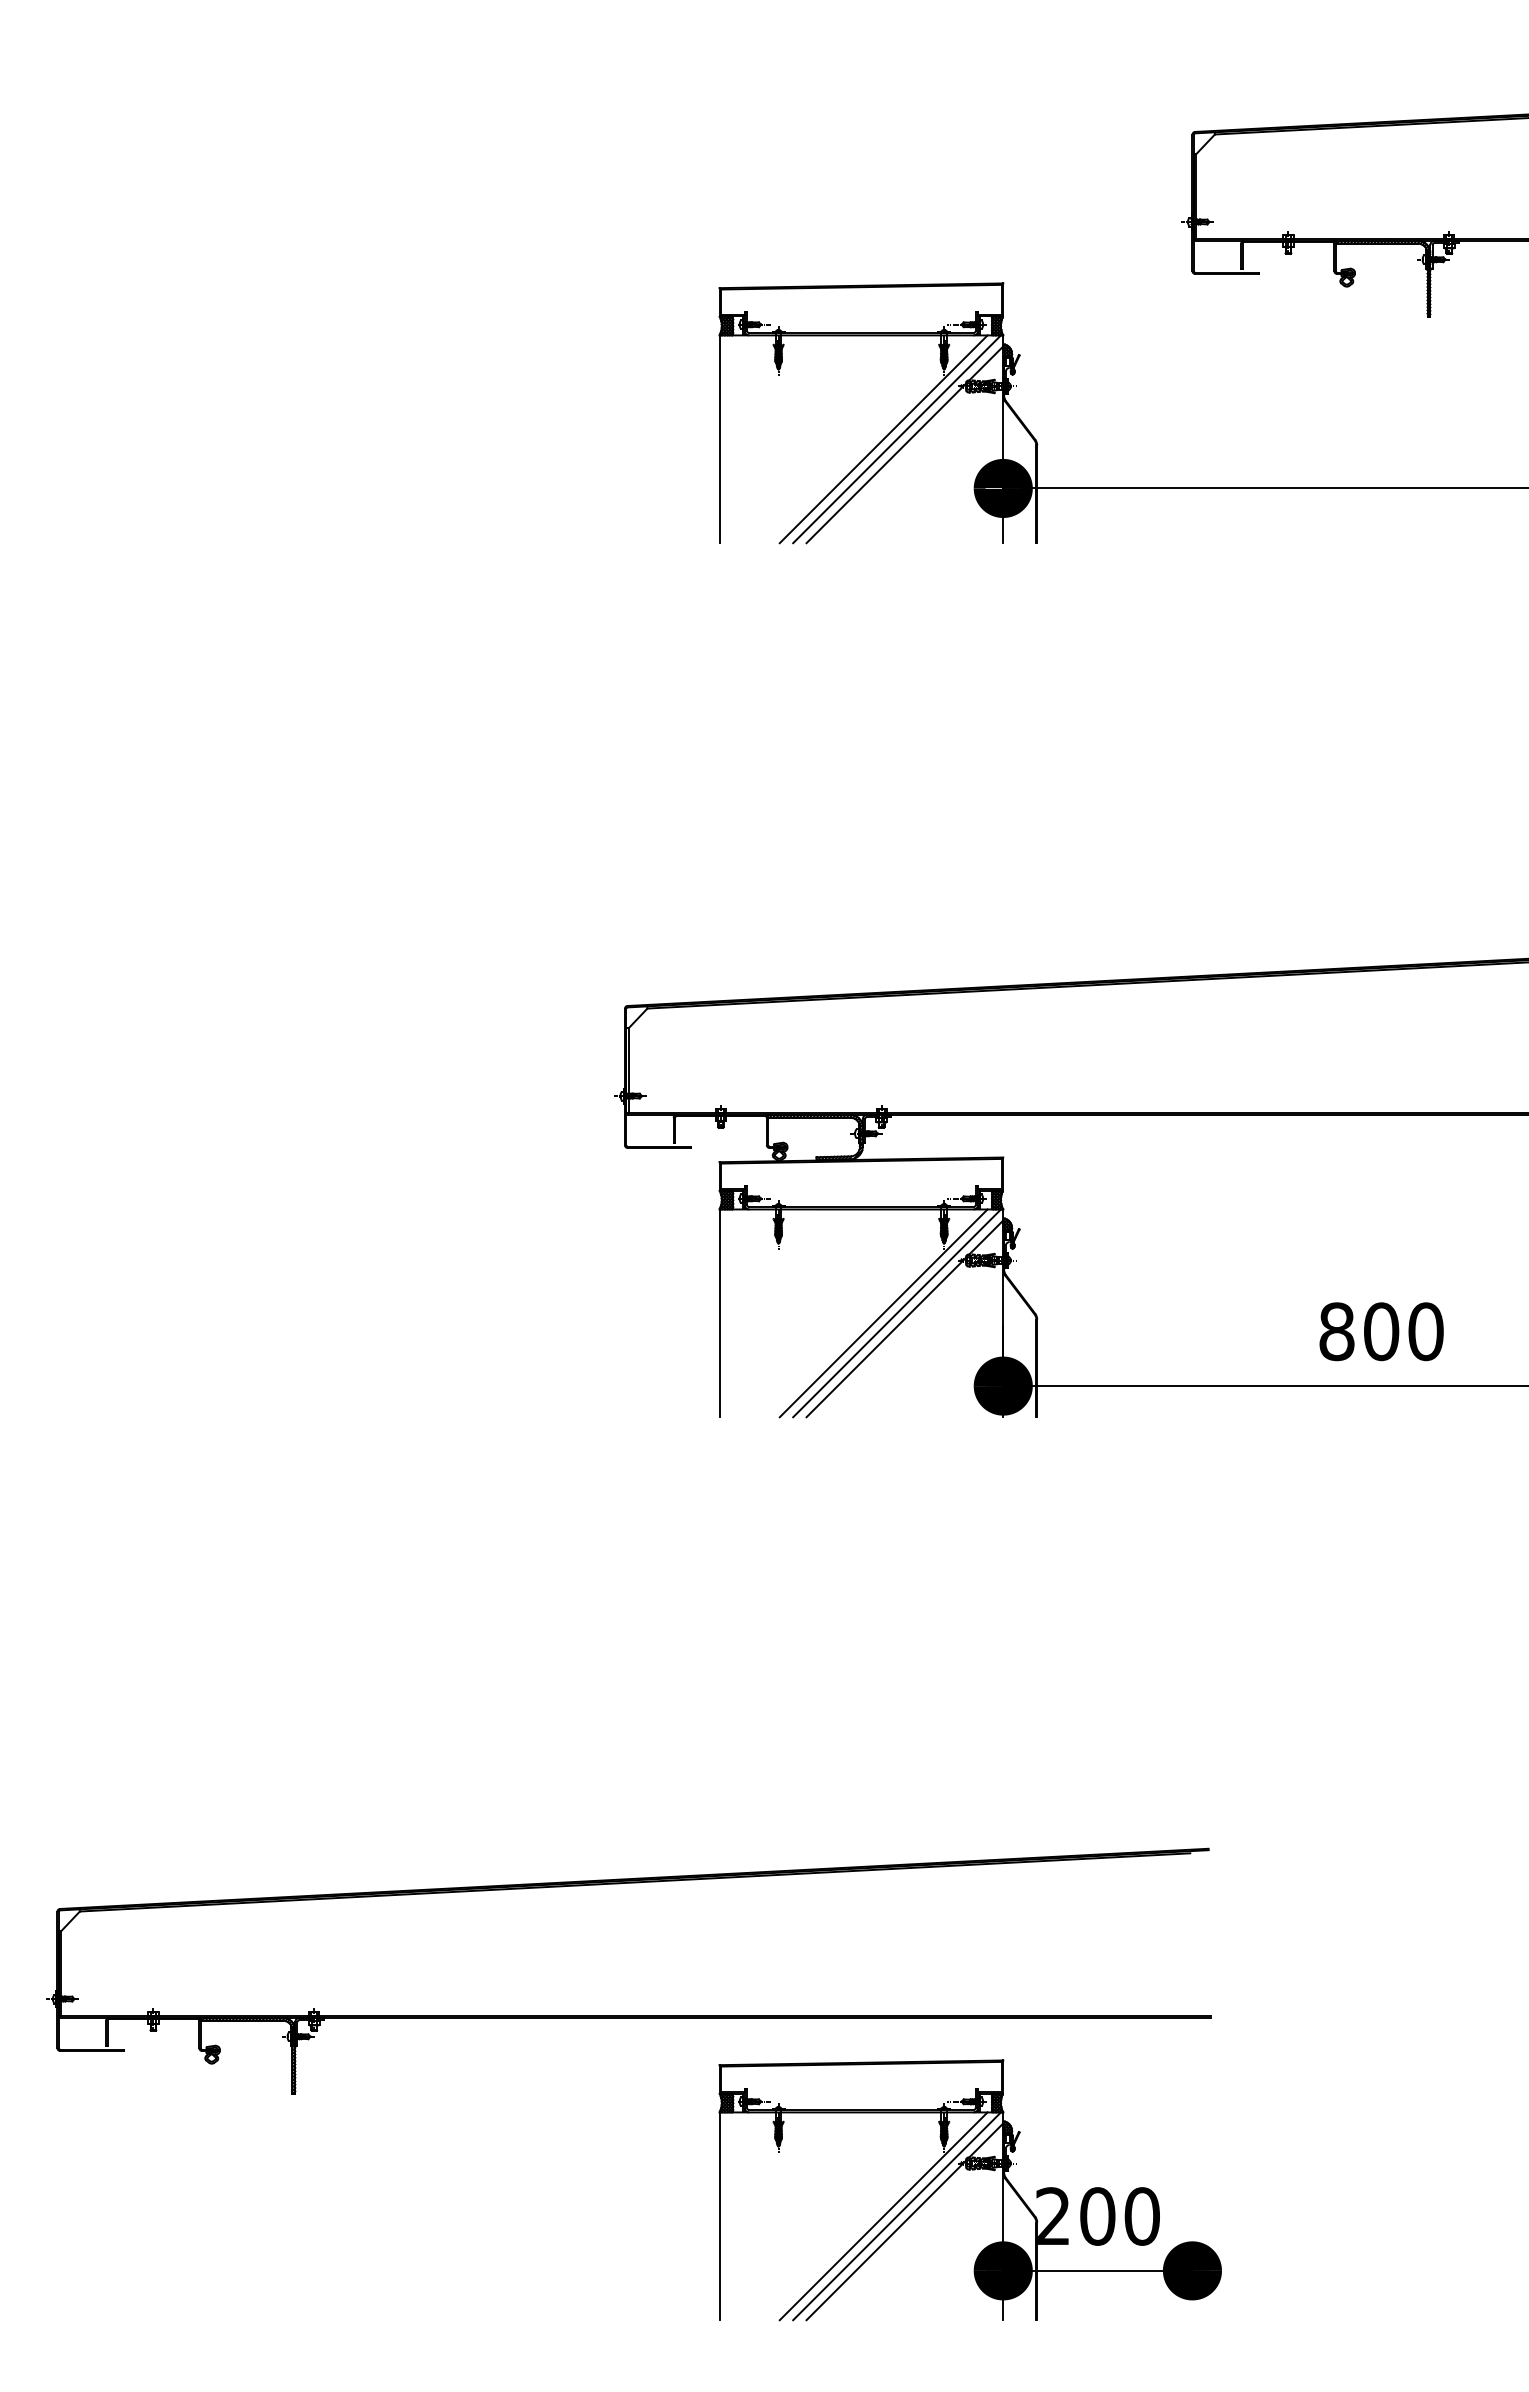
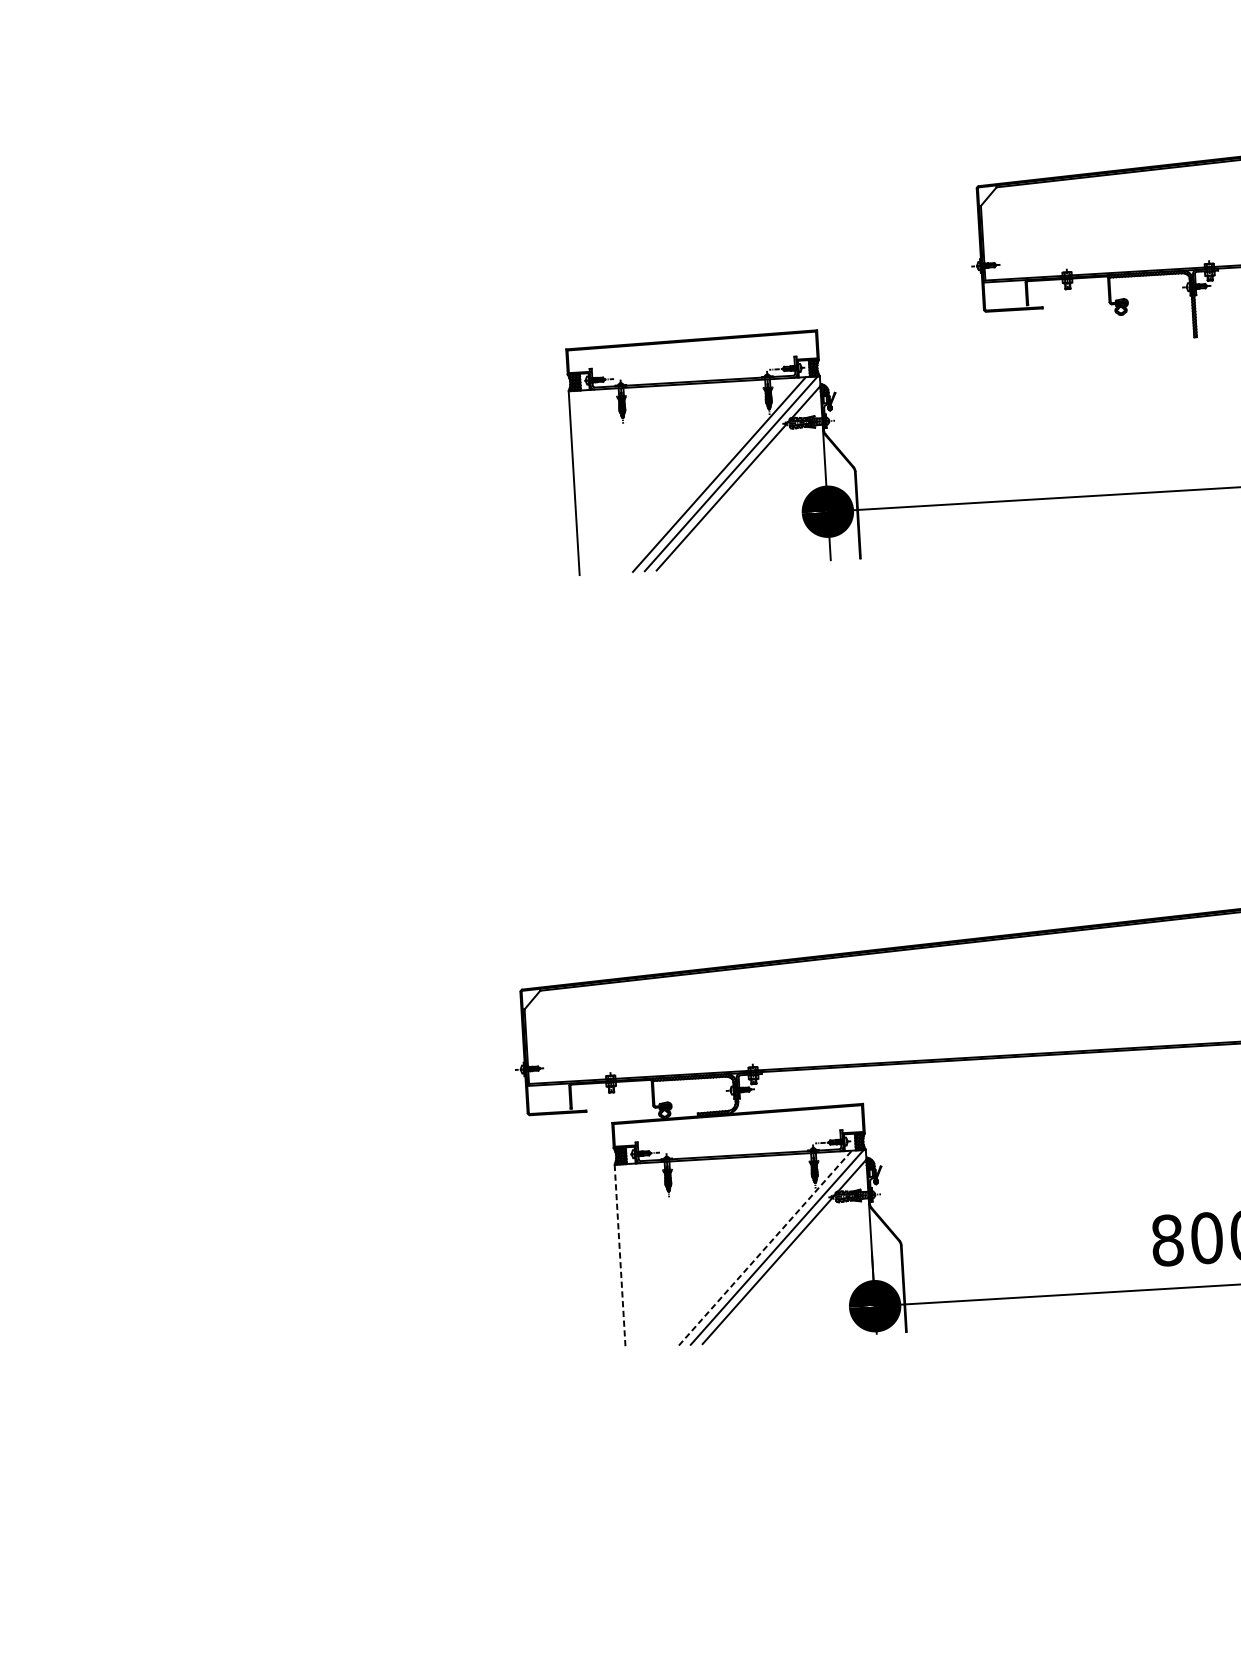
line: (719, 1313) -> (620, 1256), solid -> dashed
line: (883, 1313) -> (765, 1248), solid -> dashed

